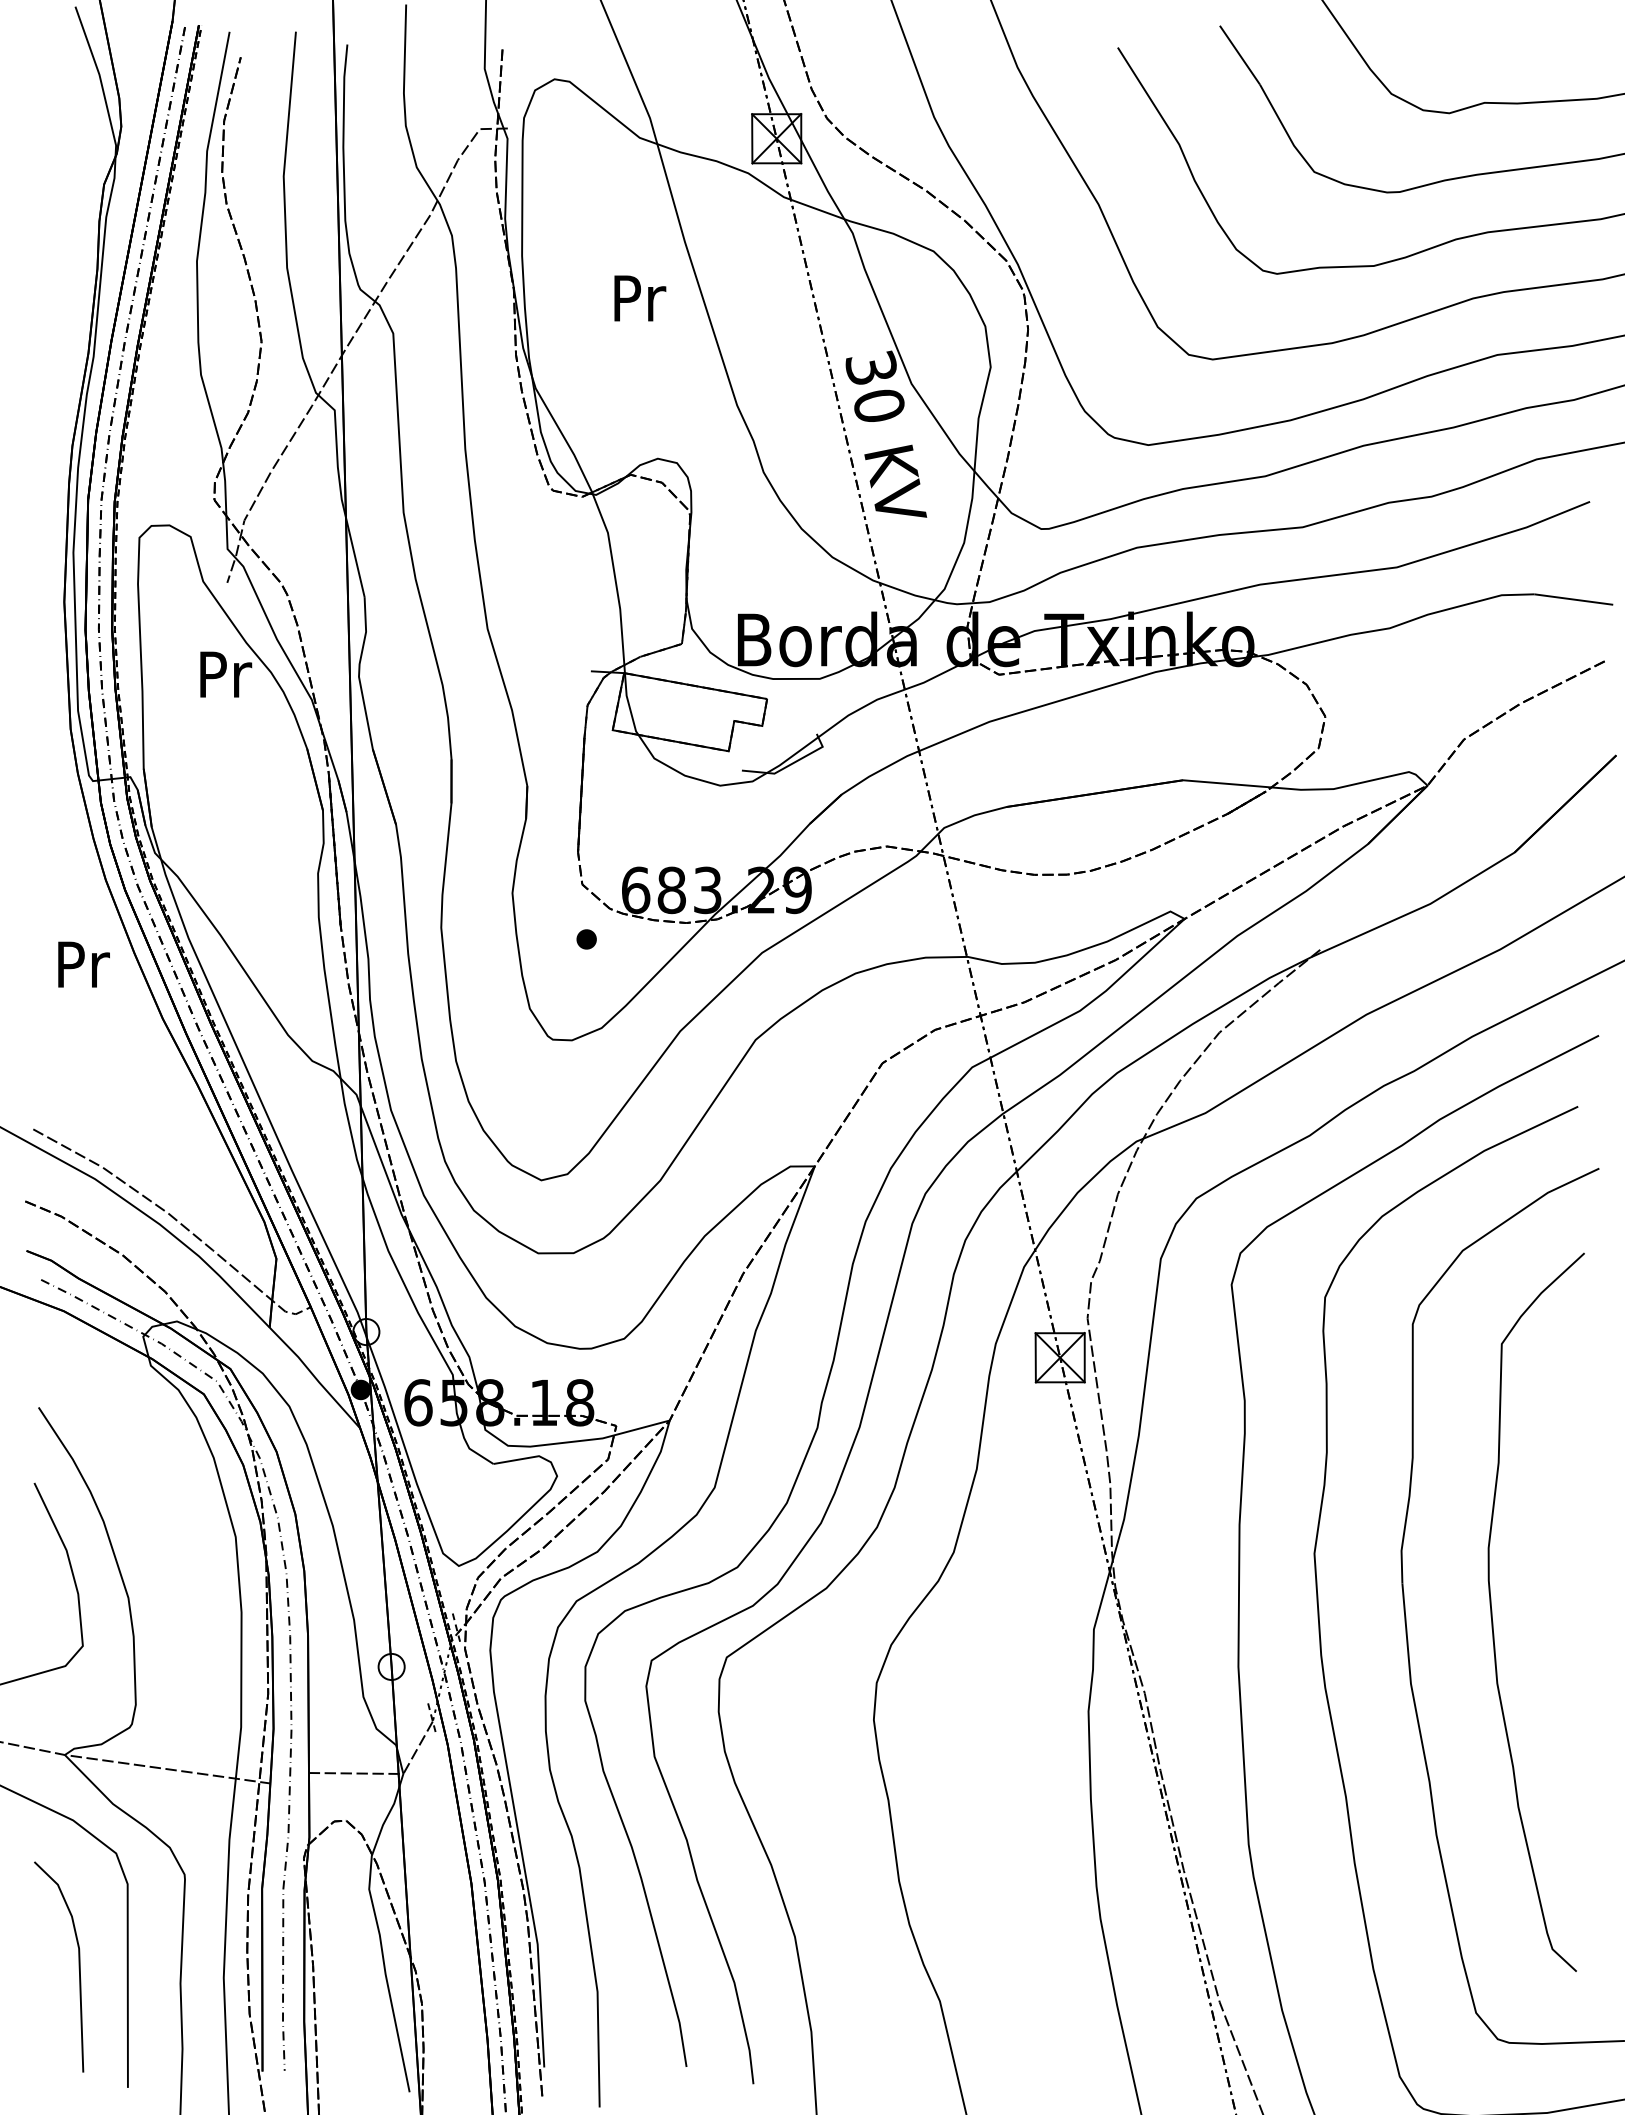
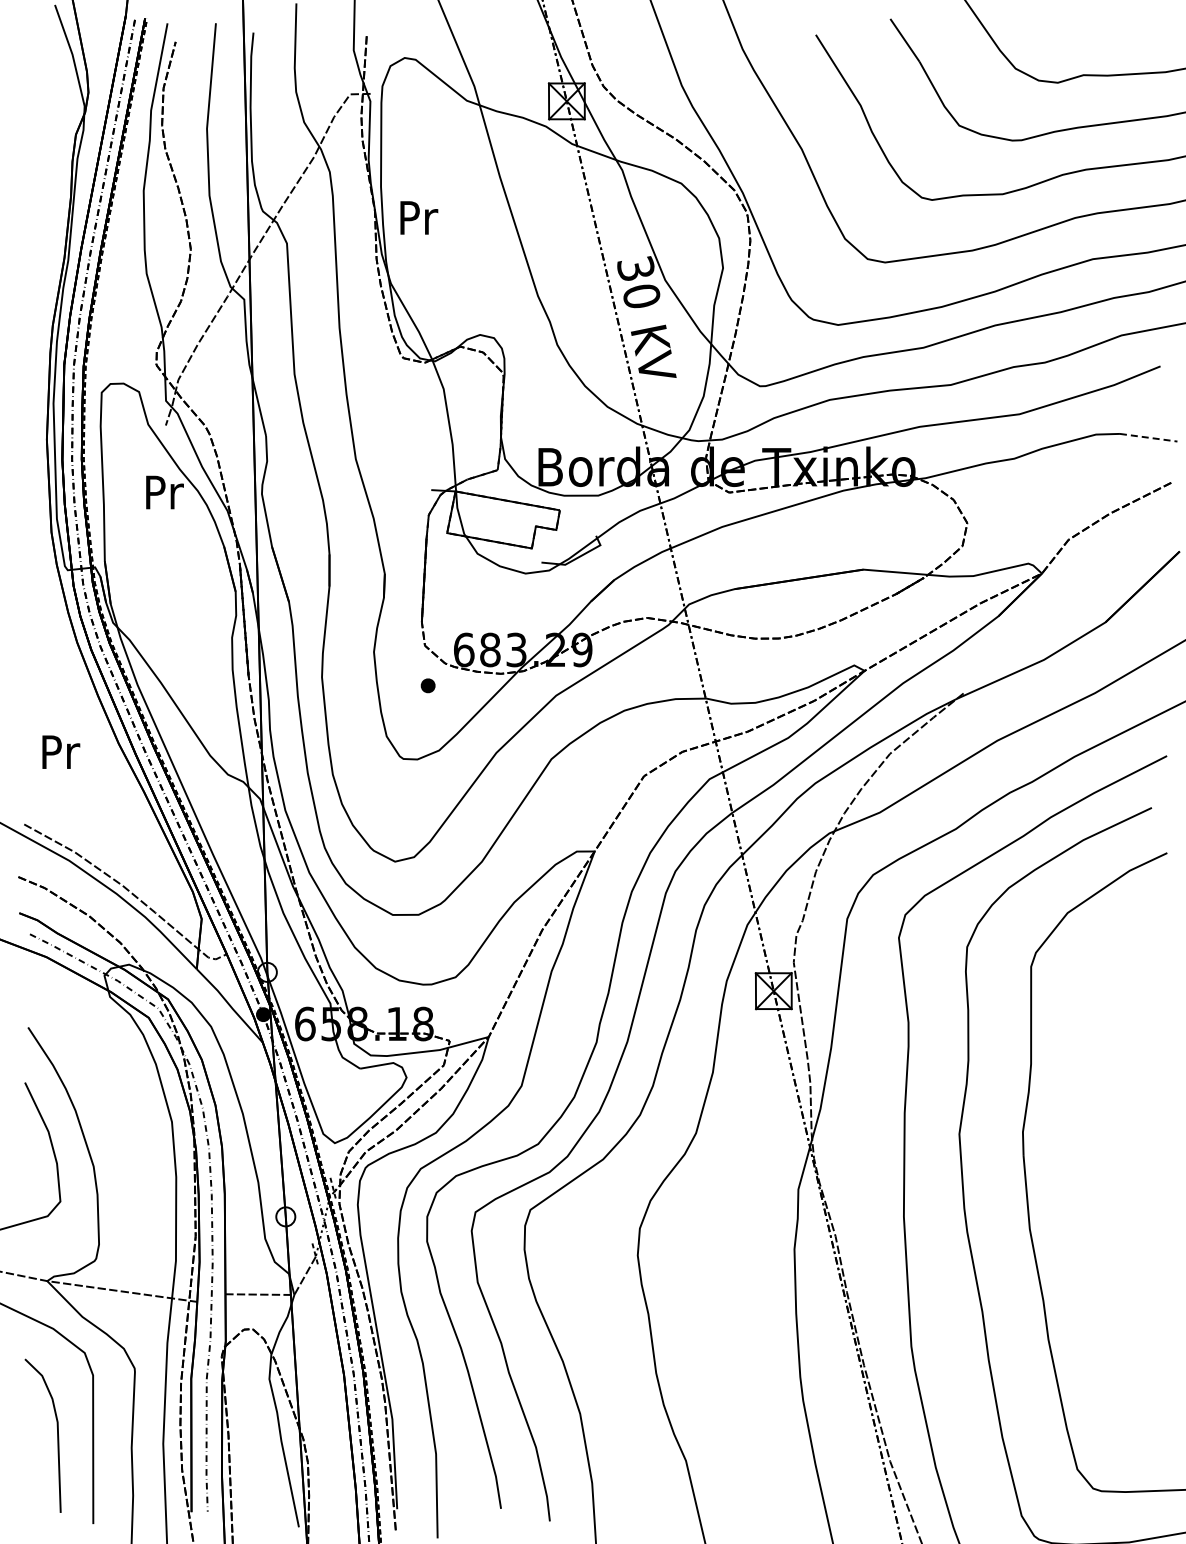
text: (640, 297) -> (419, 217), moved
line: (1574, 599) -> (1149, 437), solid -> dashed
text: (84, 963) -> (61, 751), moved
curve: (1492, 1611) -> (1089, 1176), removed

